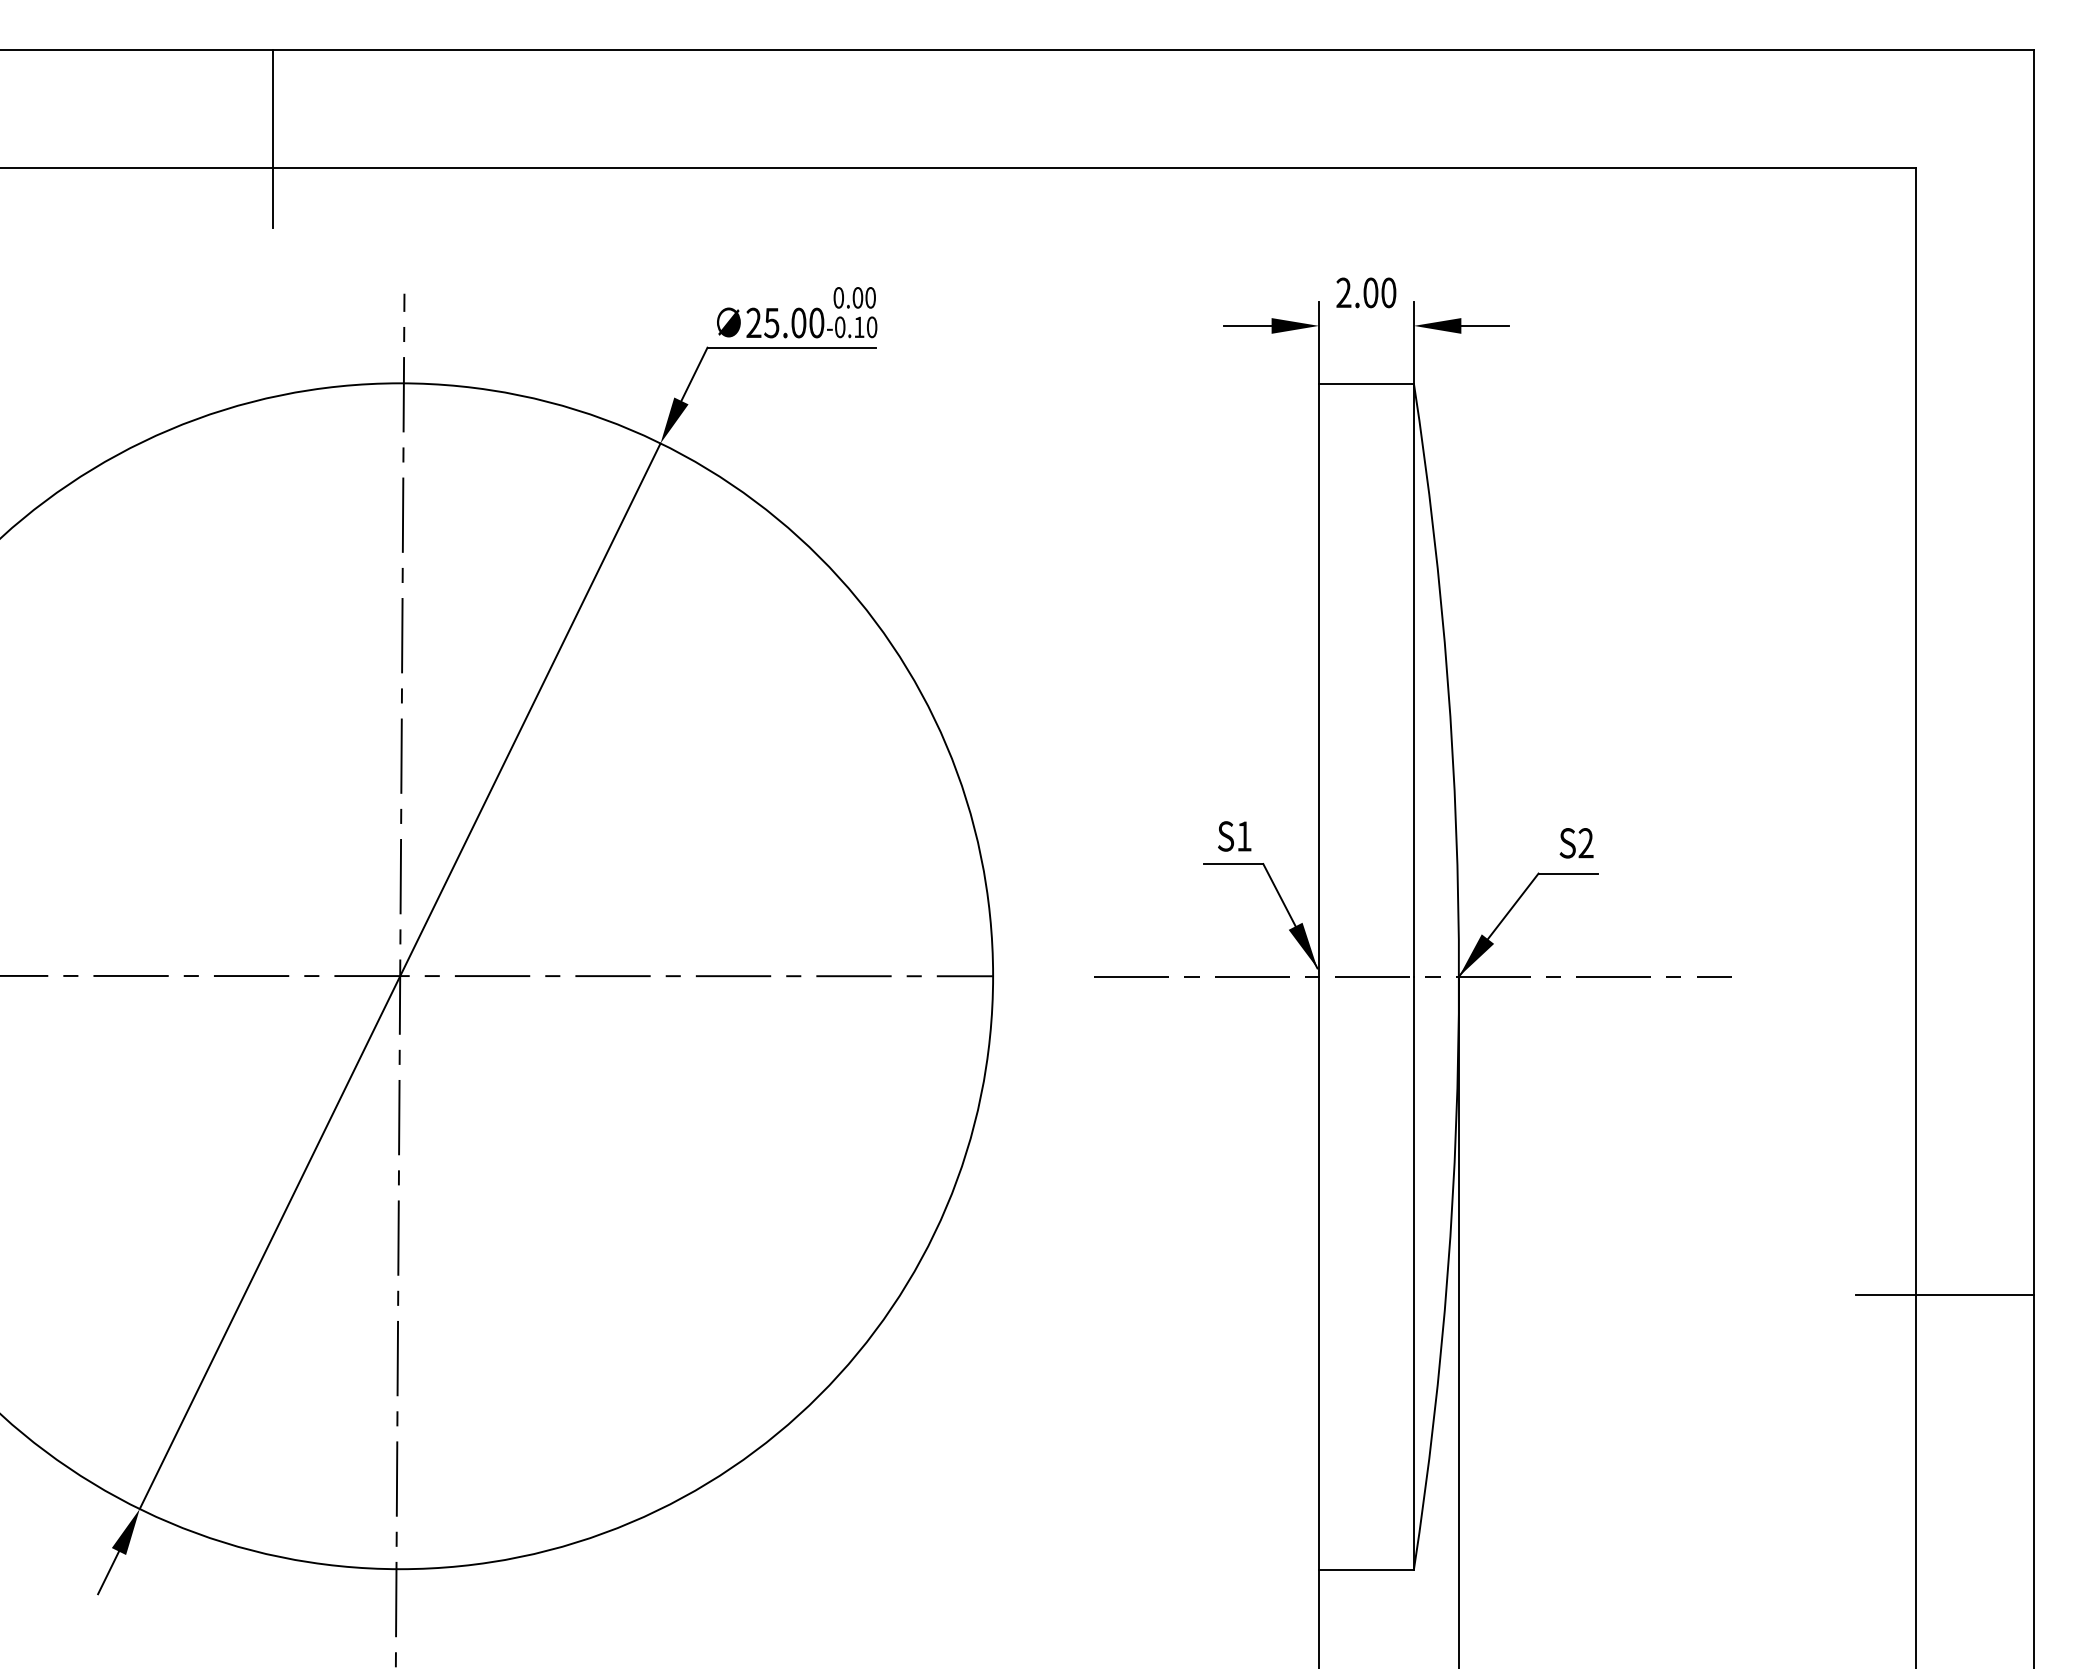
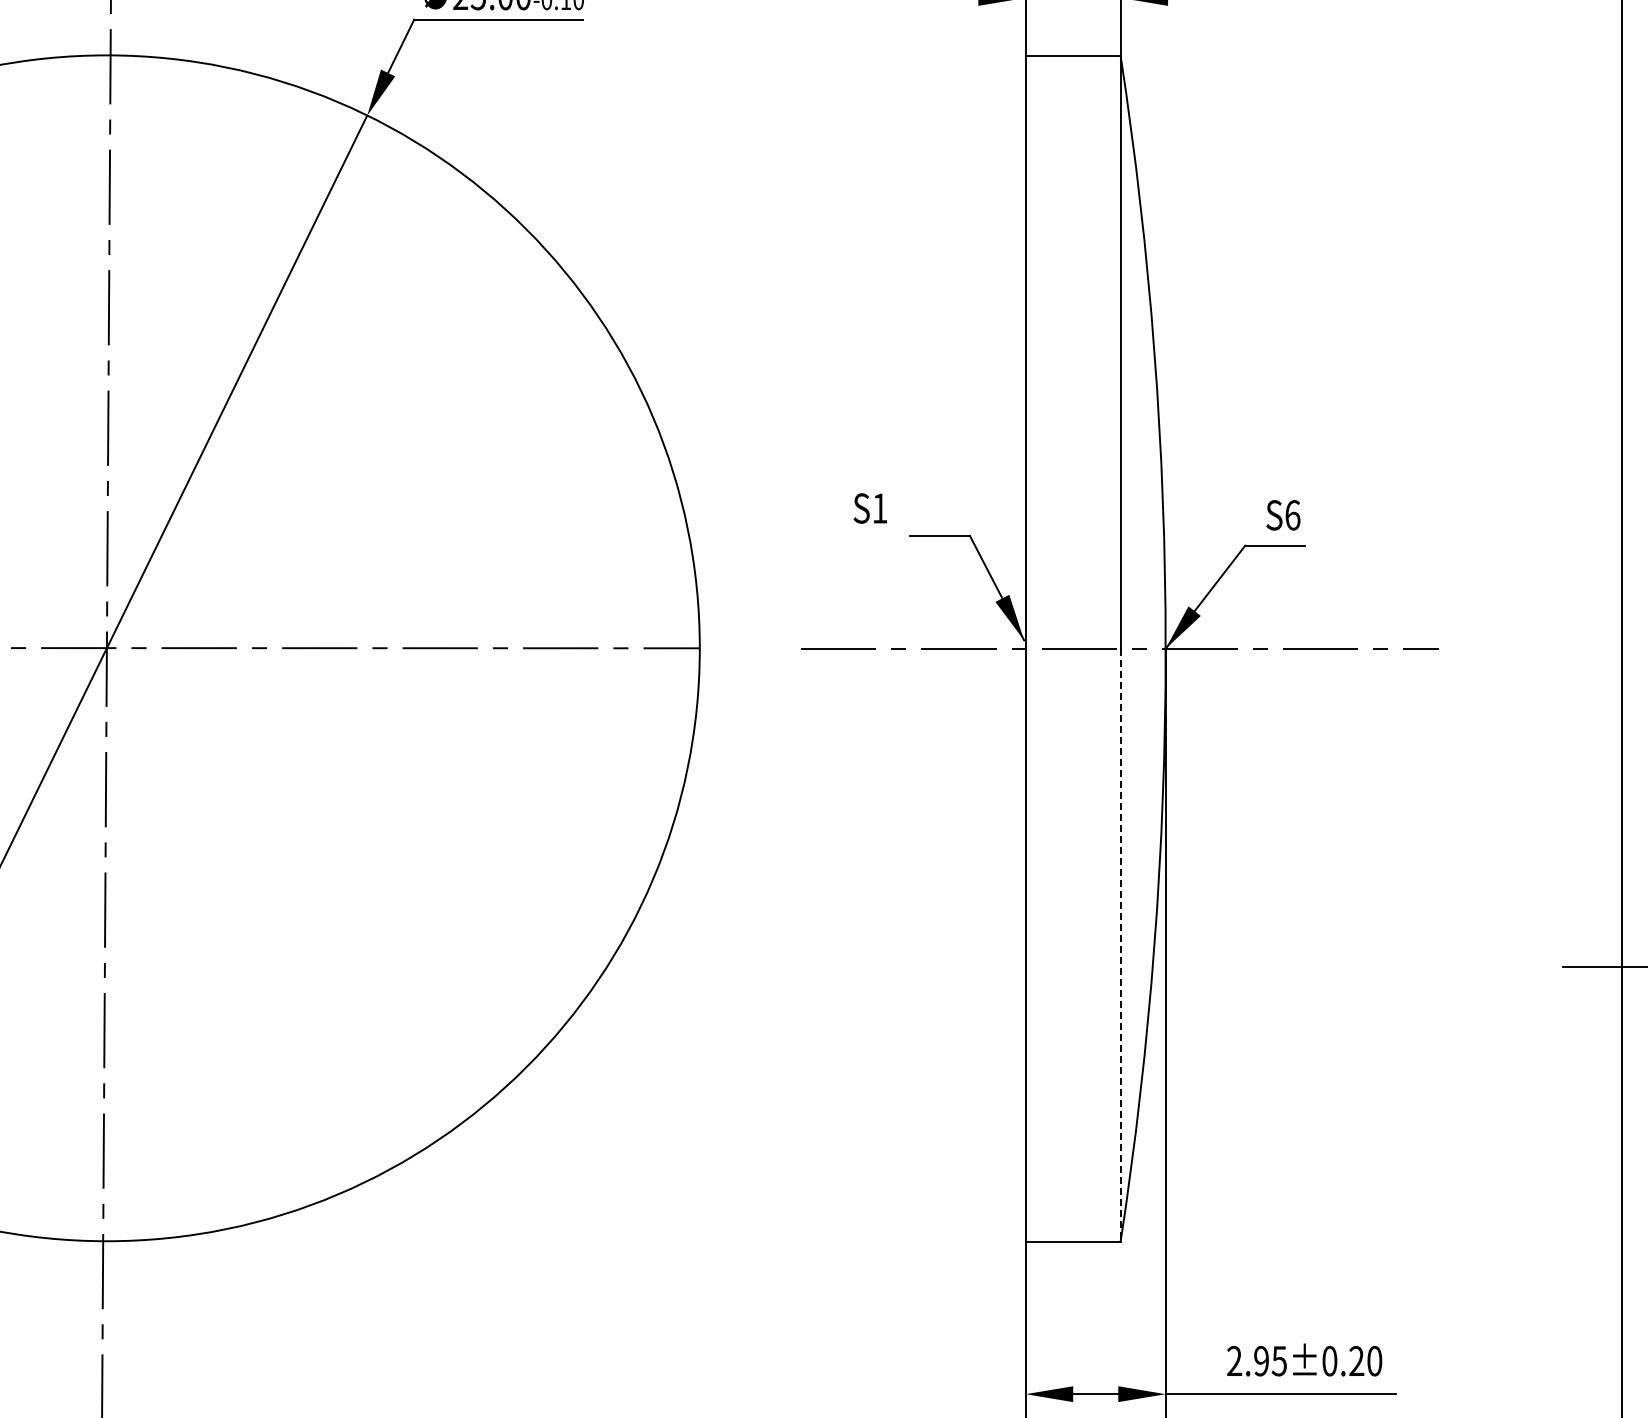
text: (1234, 836) -> (870, 508), moved
text: (1585, 843) -> (1292, 515), S2 -> S6
line: (1413, 1273) -> (1120, 945), solid -> dashed

